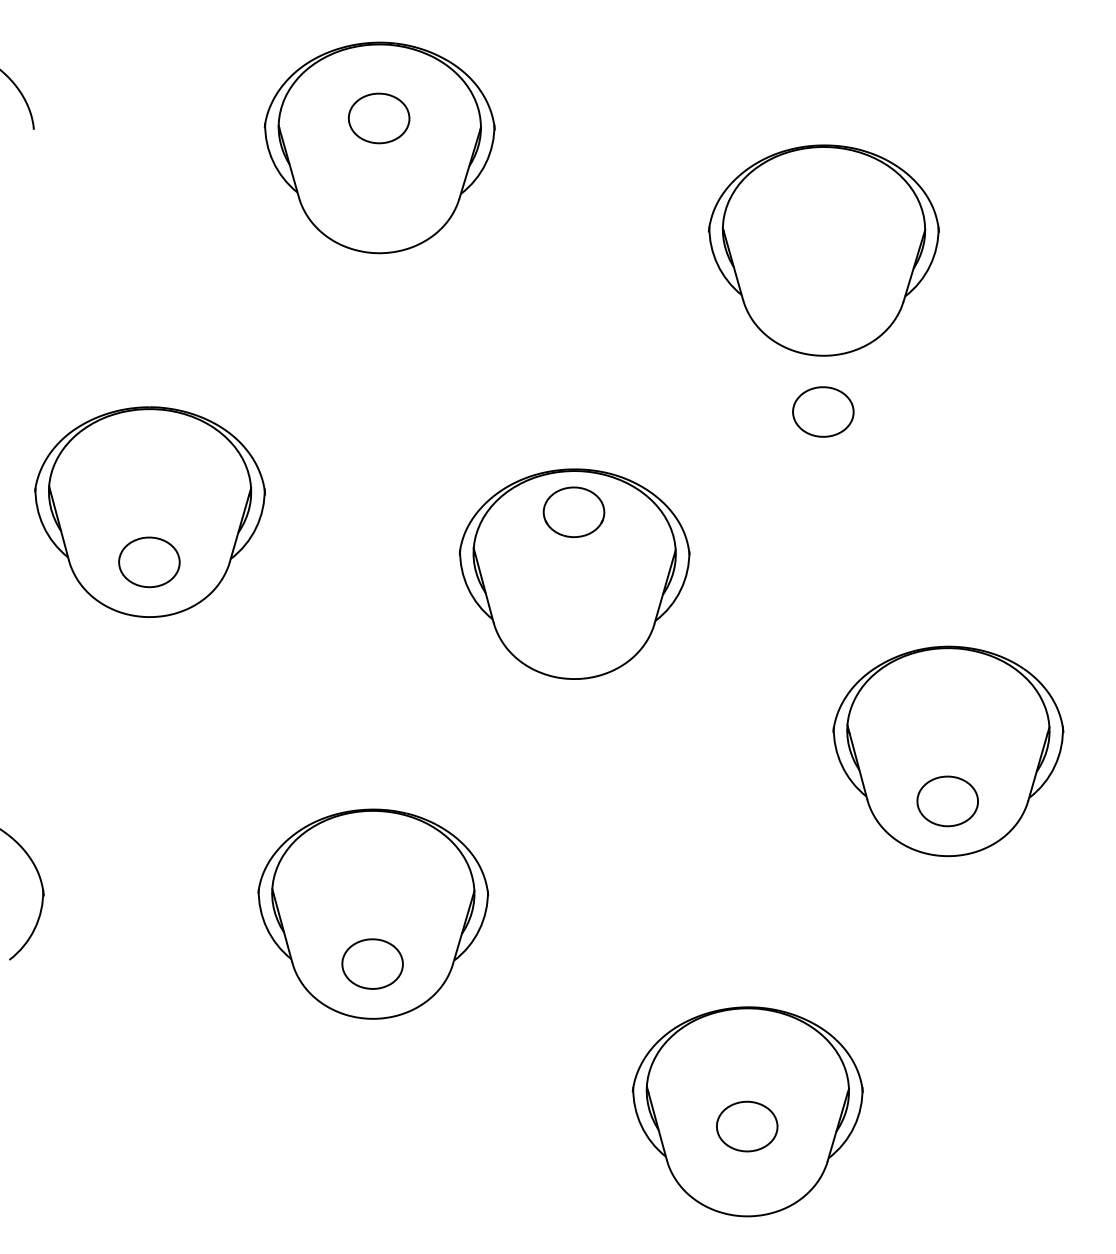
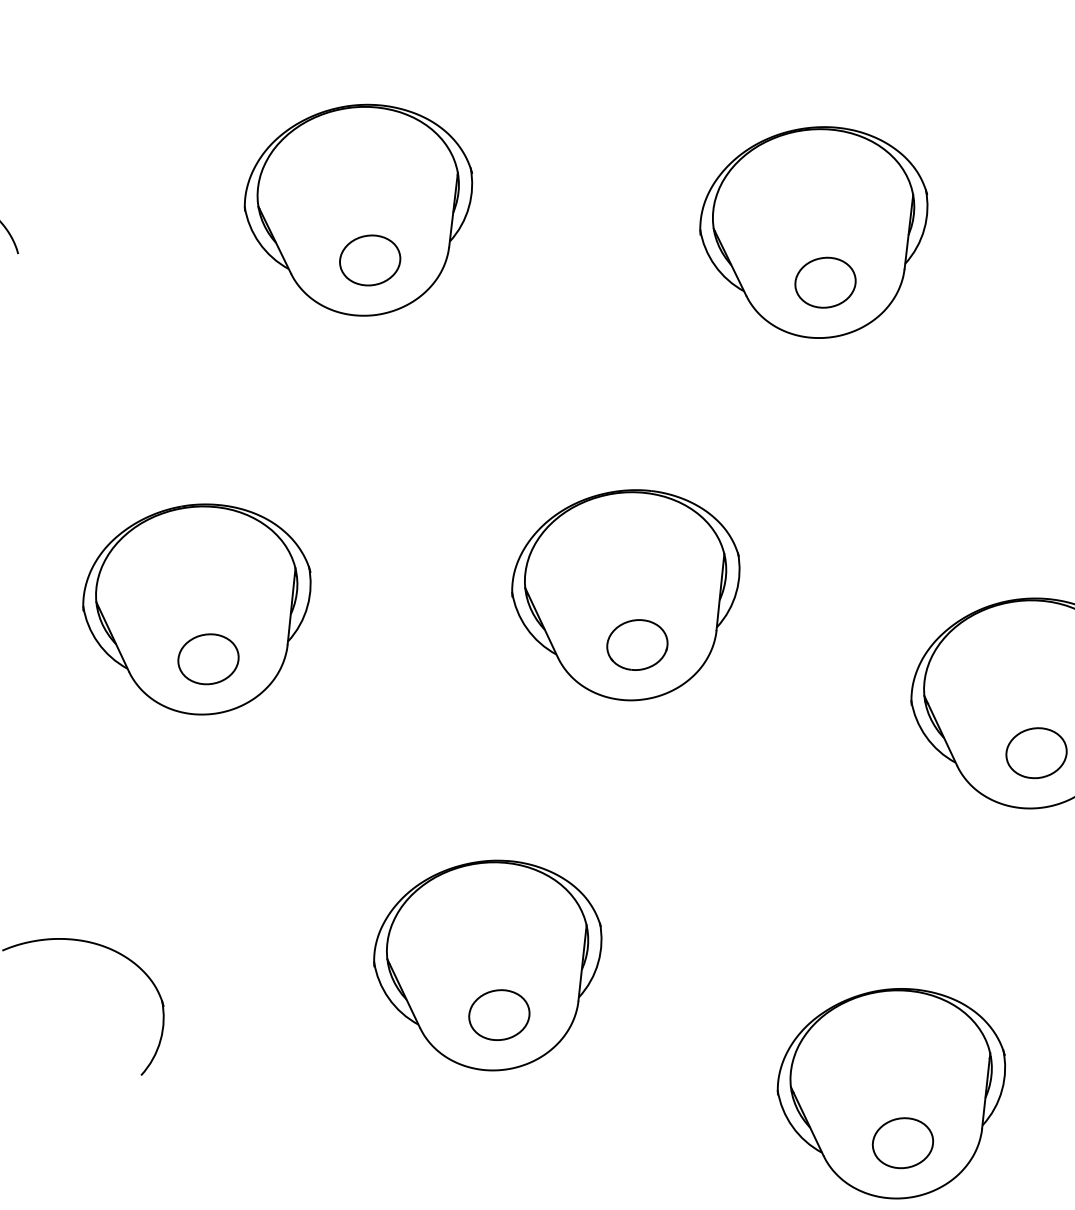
part: (379, 118) -> (370, 260), moved
part: (823, 411) -> (825, 282), moved
part: (573, 511) -> (636, 644), moved
part: (747, 1126) -> (903, 1143), moved

